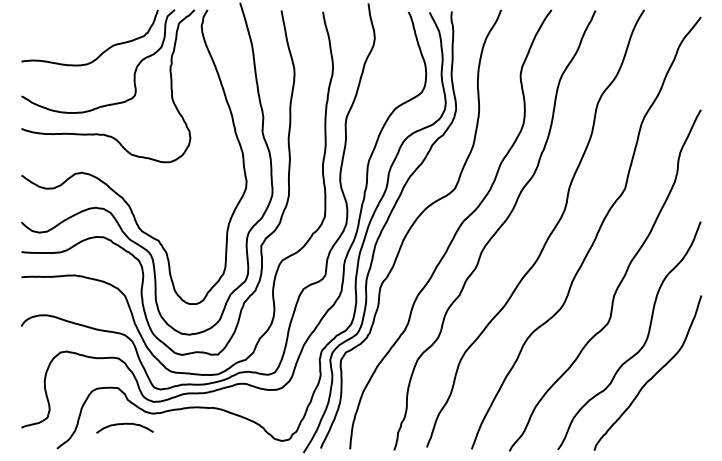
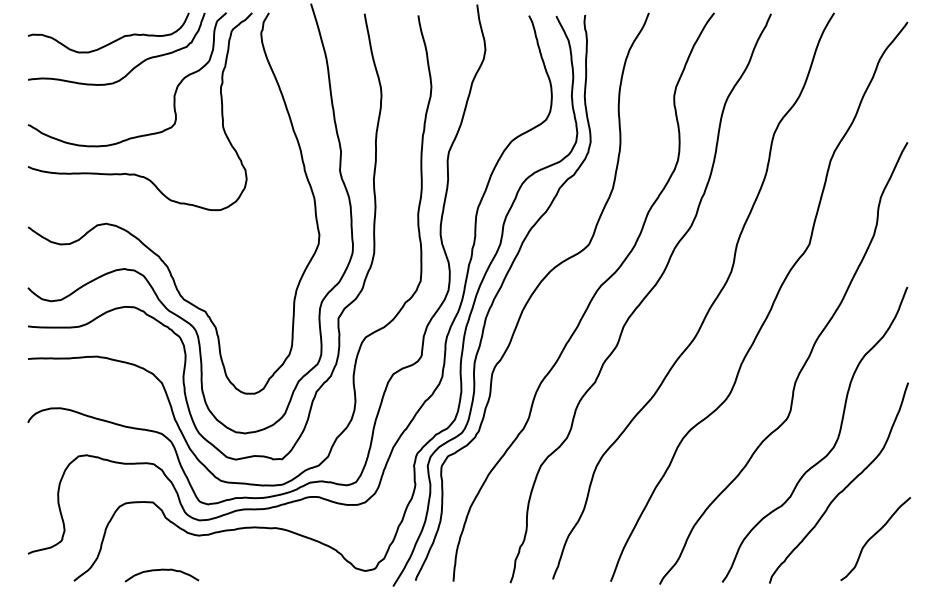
curve: (87, 31) -> (113, 40), added
curve: (675, 414) -> (874, 536), added
curve: (124, 424) -> (161, 570), moved

